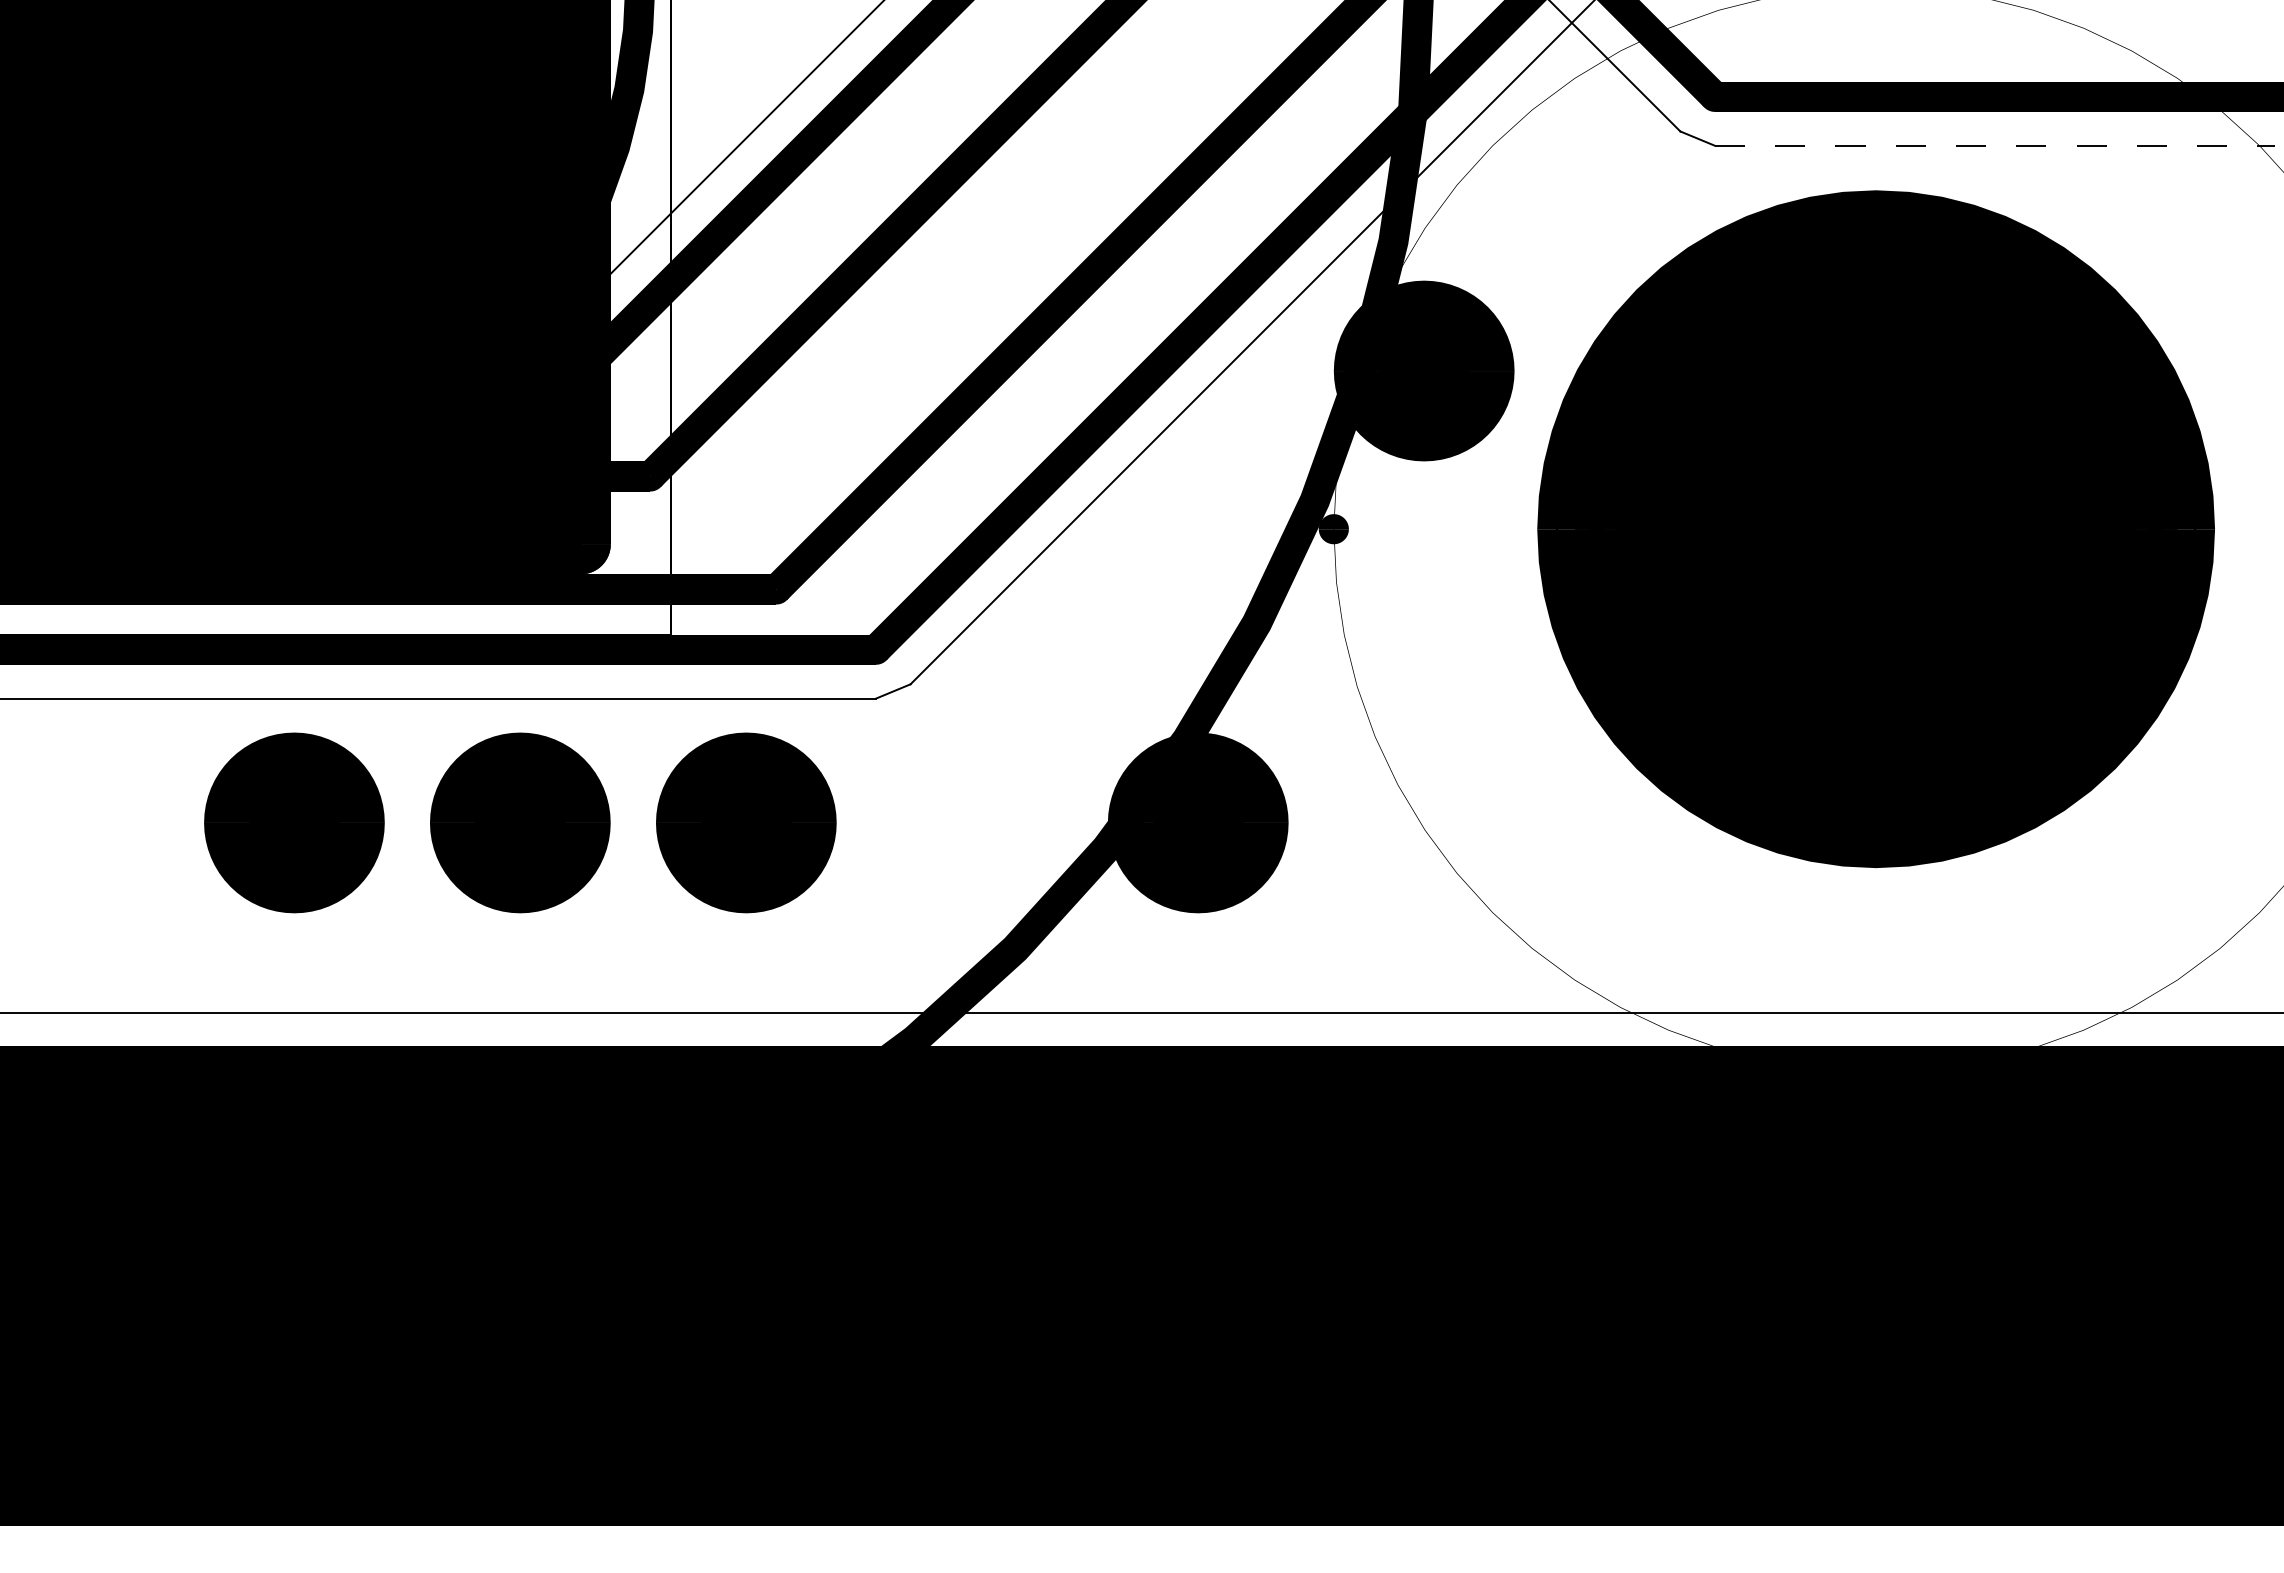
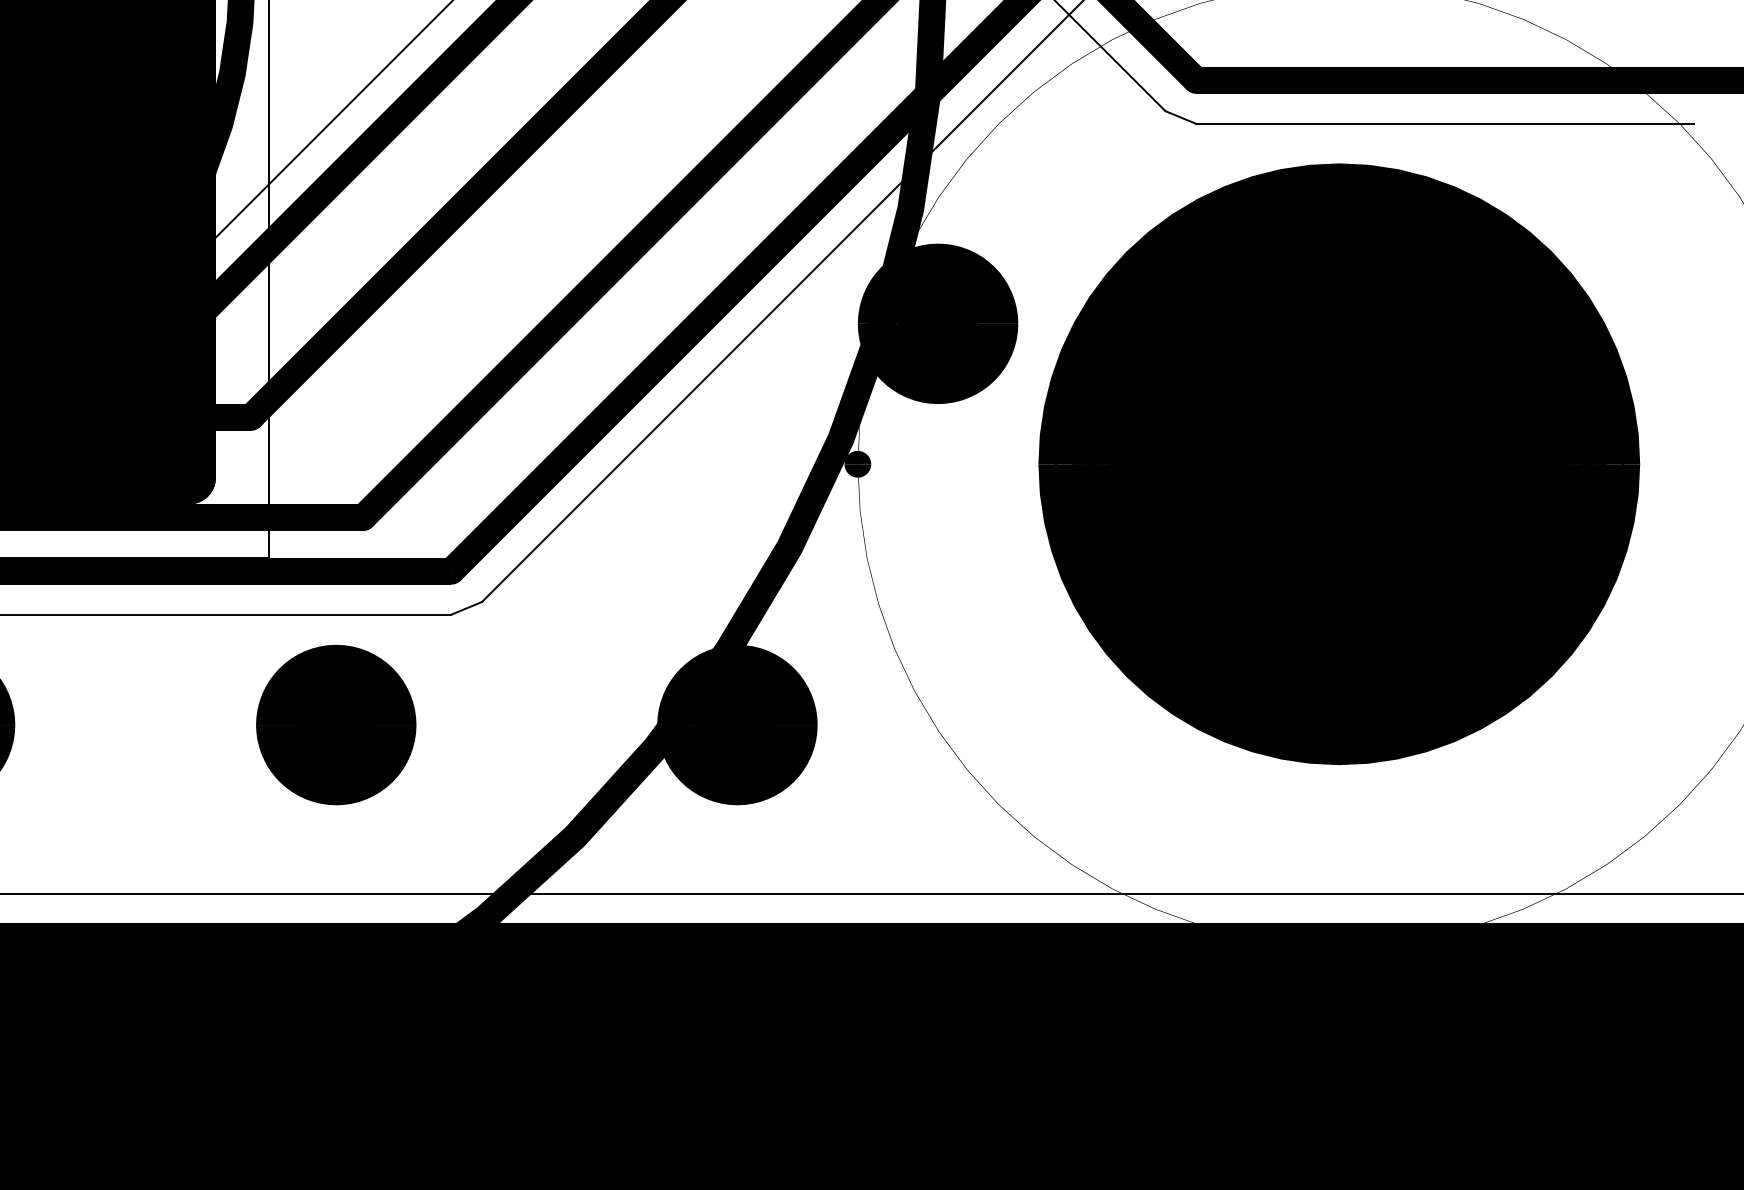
line: (1995, 145) -> (1445, 123), dashed -> solid
part: (520, 822) -> (135, 724), removed

